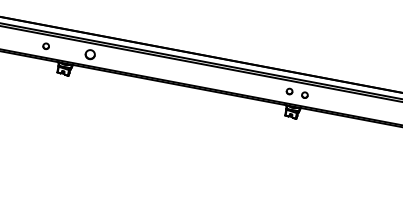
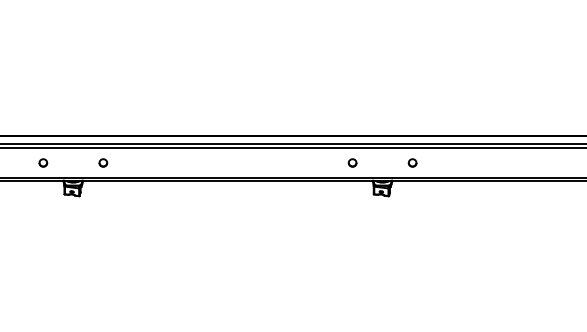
part: (90, 54) -> (103, 162), size x0.62
part: (289, 91) -> (352, 162), moved
part: (304, 94) -> (412, 162), moved

